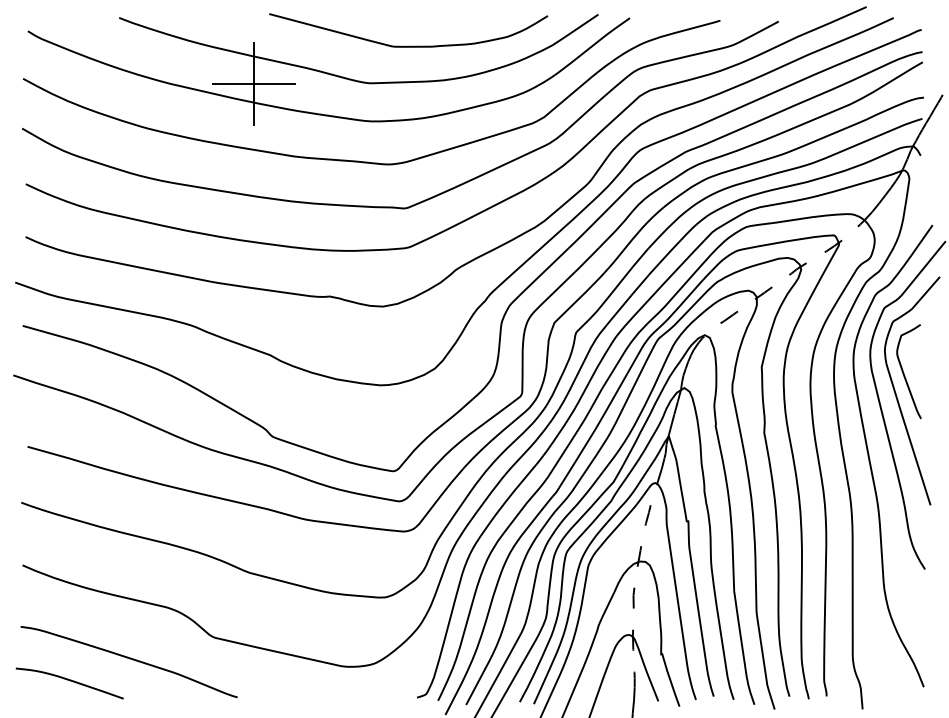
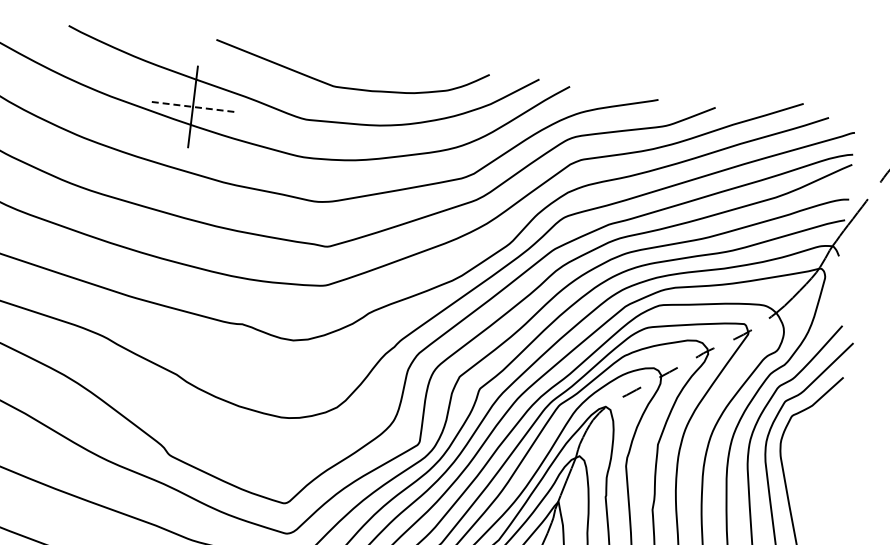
line: (253, 84) -> (192, 107), solid -> dashed
curve: (904, 373) -> (797, 468), removed

